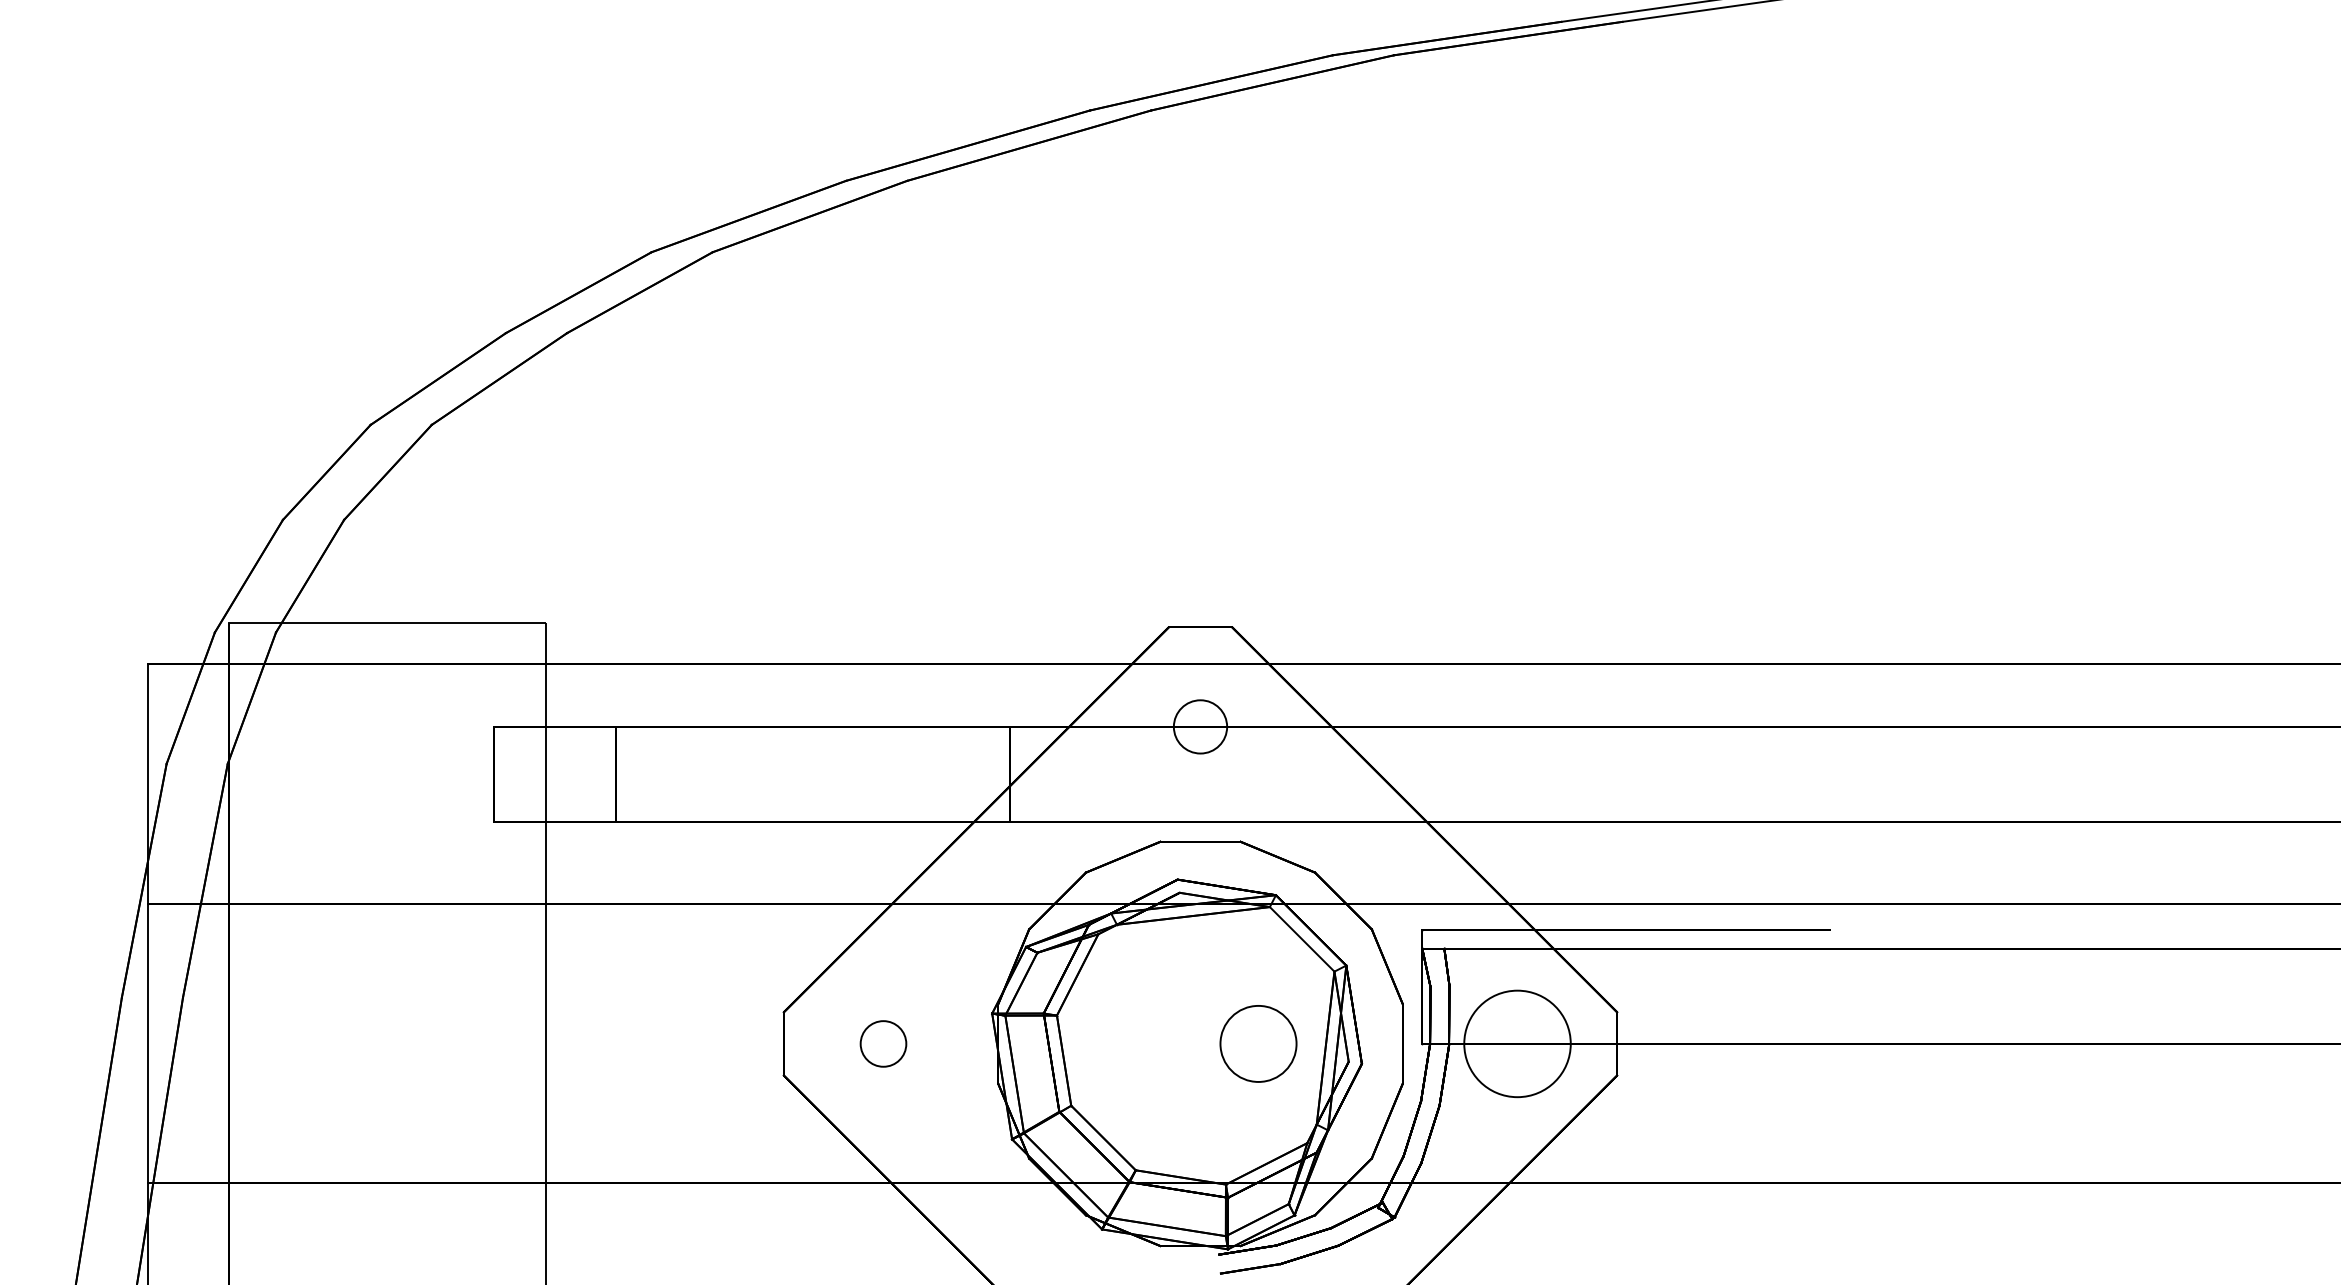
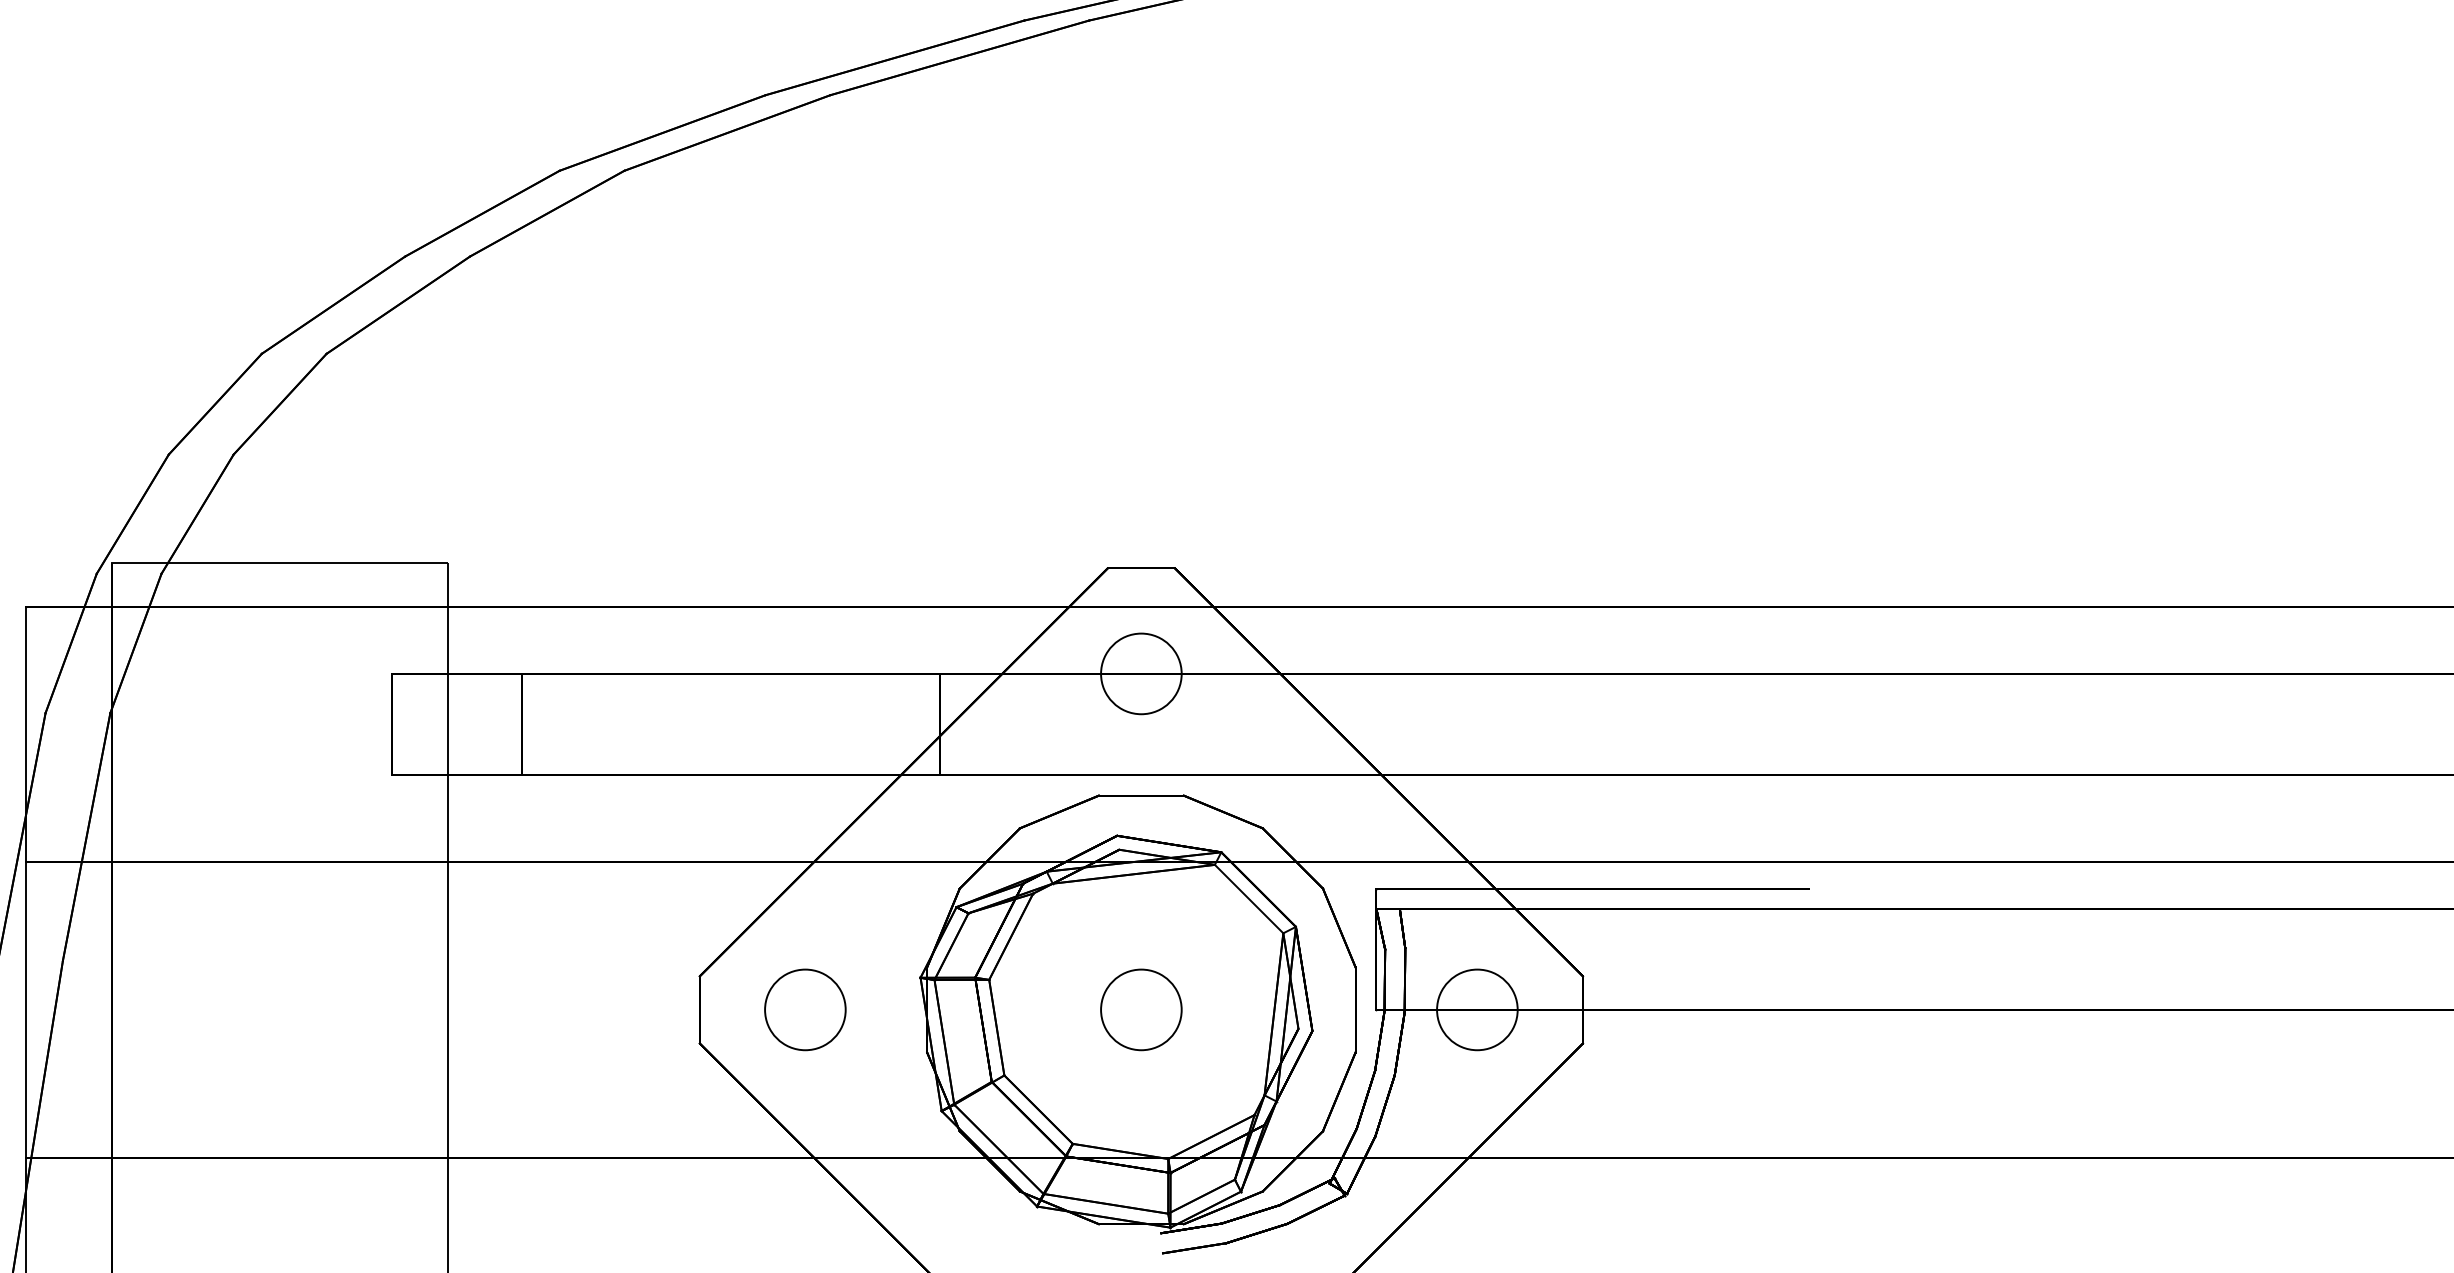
circle: (1200, 726) -> (1141, 673), size x1.43
circle: (883, 1043) -> (805, 1009), size x1.67
circle: (1258, 1043) -> (1141, 1009), moved
circle: (1517, 1043) -> (1477, 1009), size x0.71

